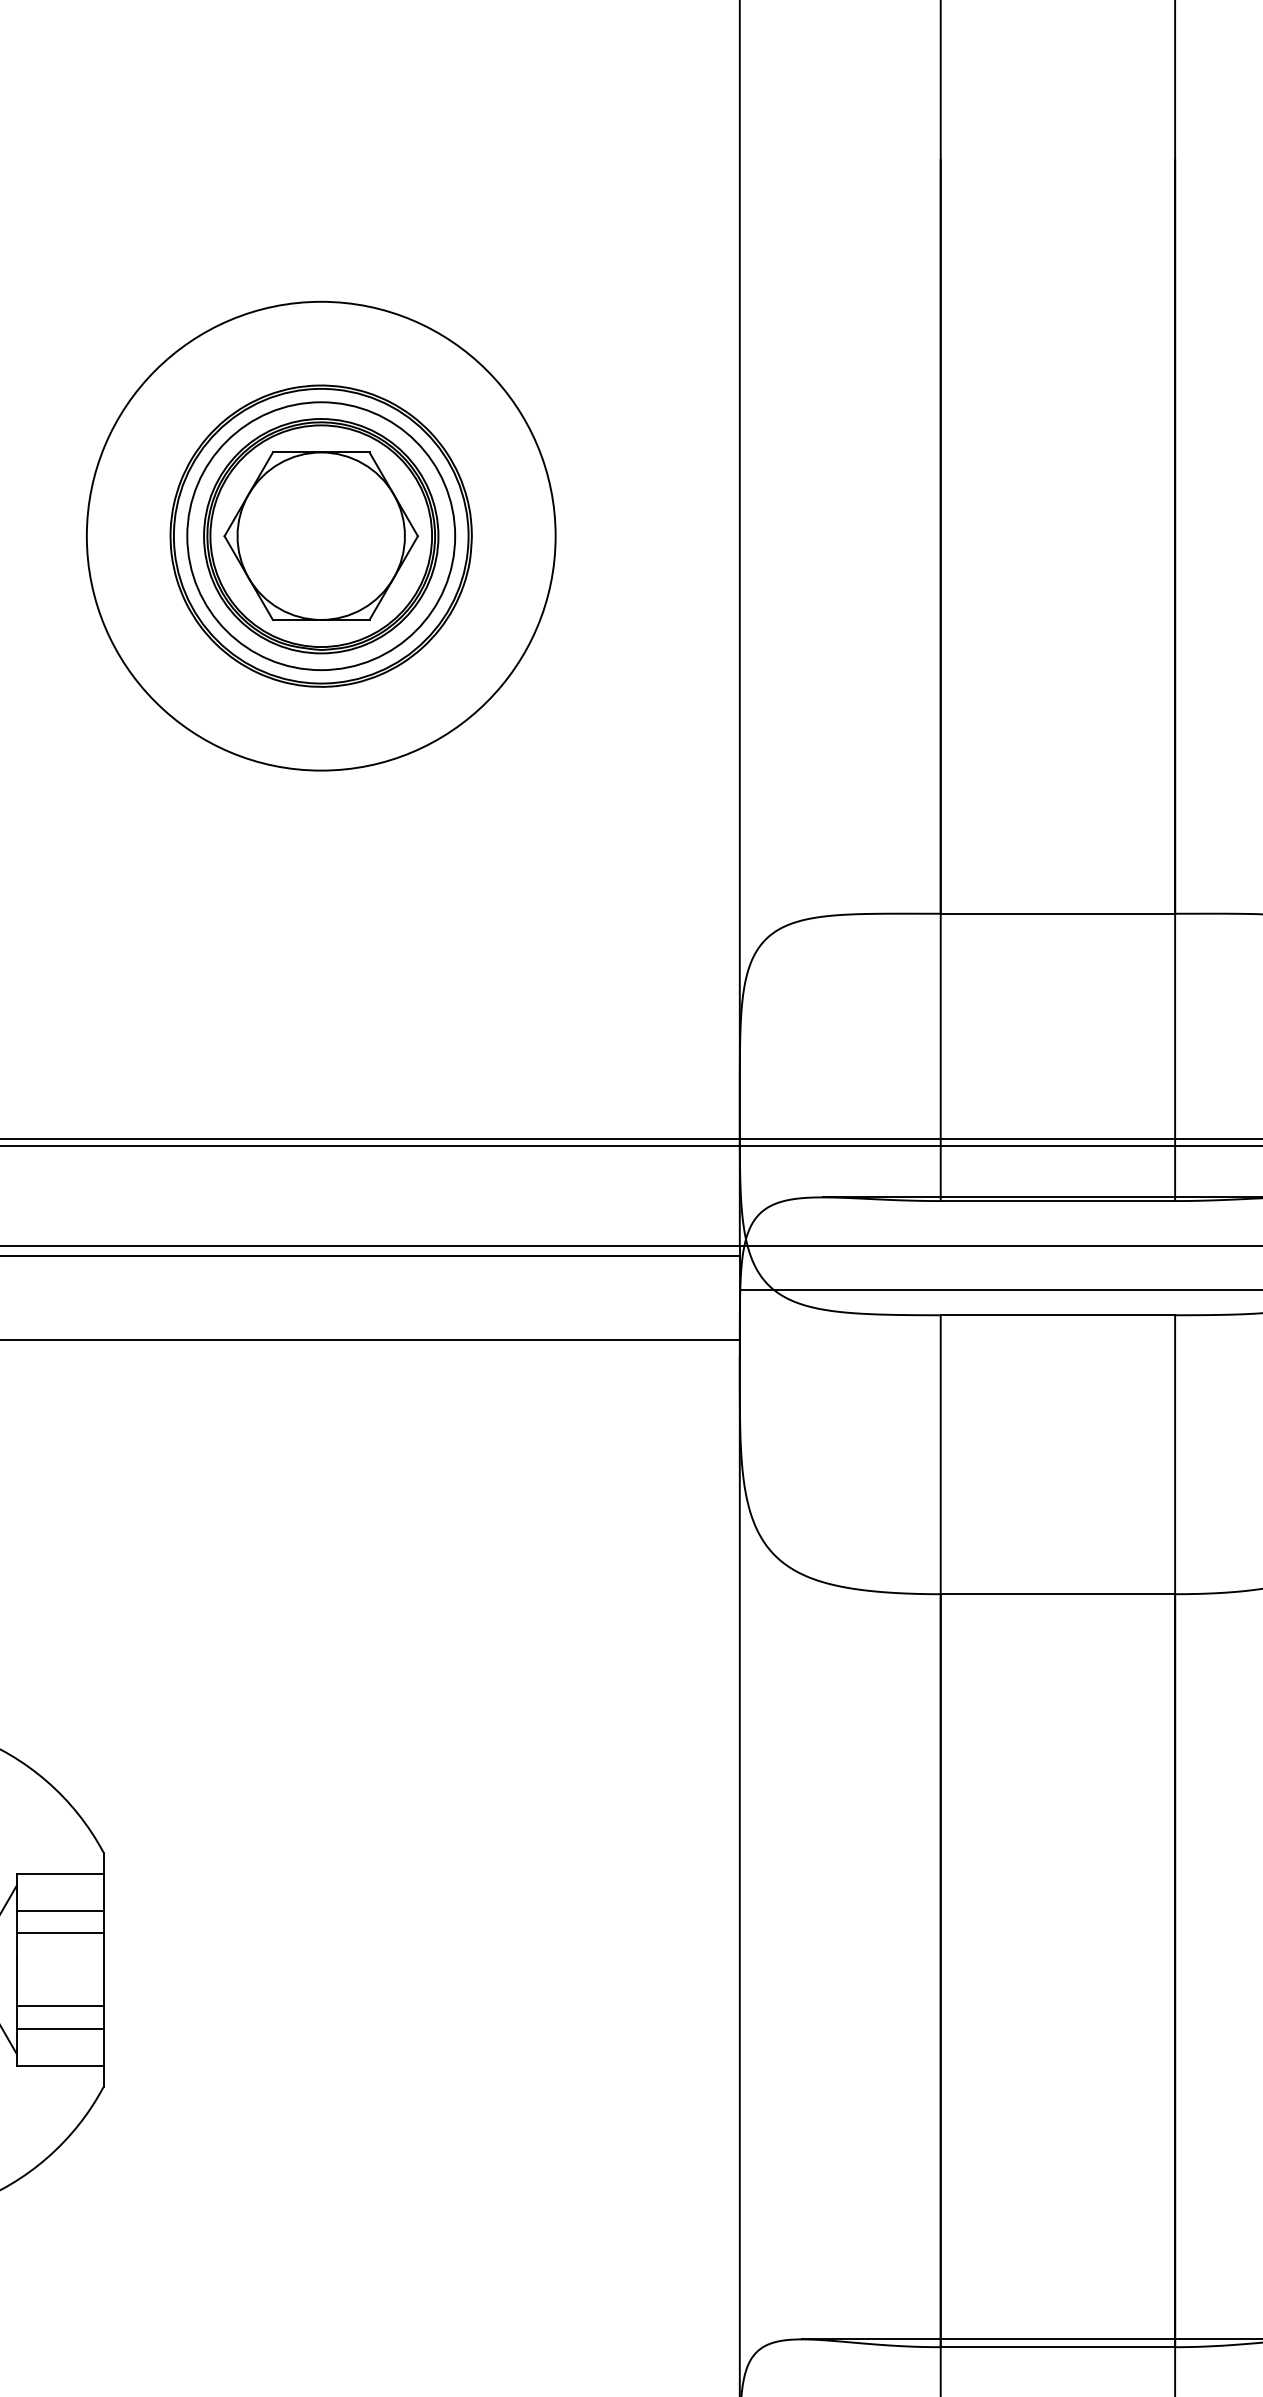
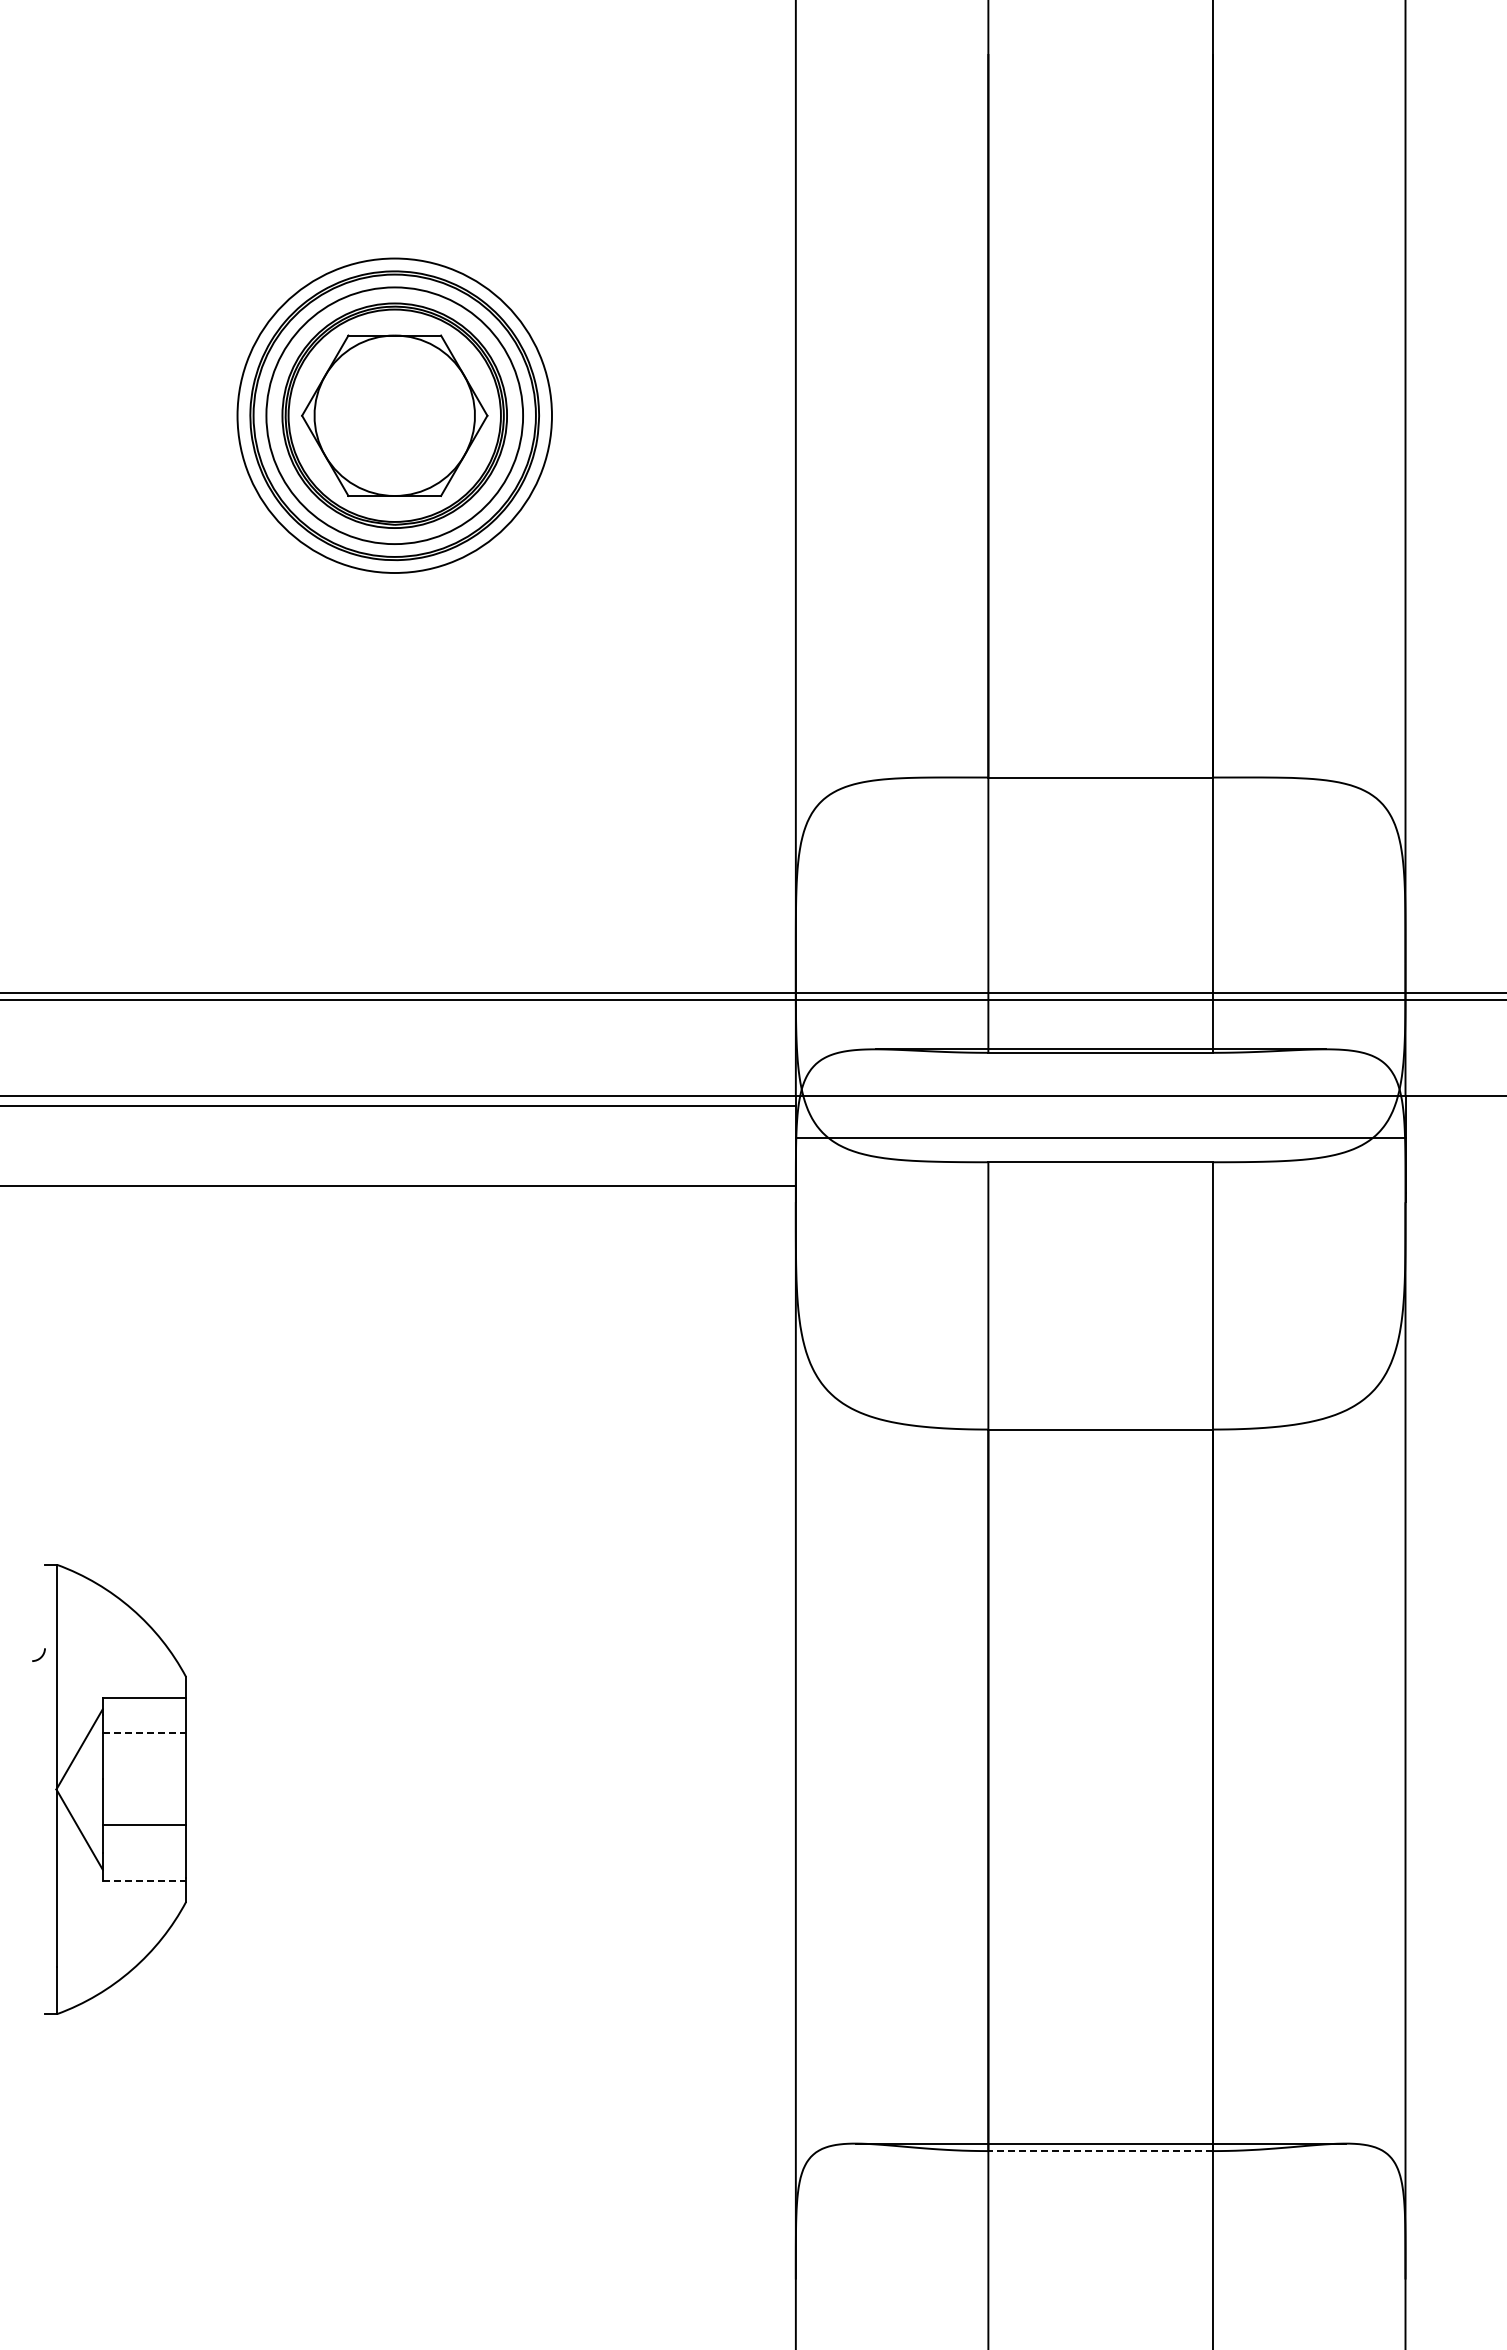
circle: (320, 535) -> (394, 415), size x0.7
line: (60, 1910) -> (144, 1732), solid -> dashed
line: (60, 1933) -> (144, 1754), removed
line: (60, 2029) -> (144, 1846), removed
line: (60, 2065) -> (144, 1881), solid -> dashed
line: (1057, 2347) -> (1100, 2151), solid -> dashed

